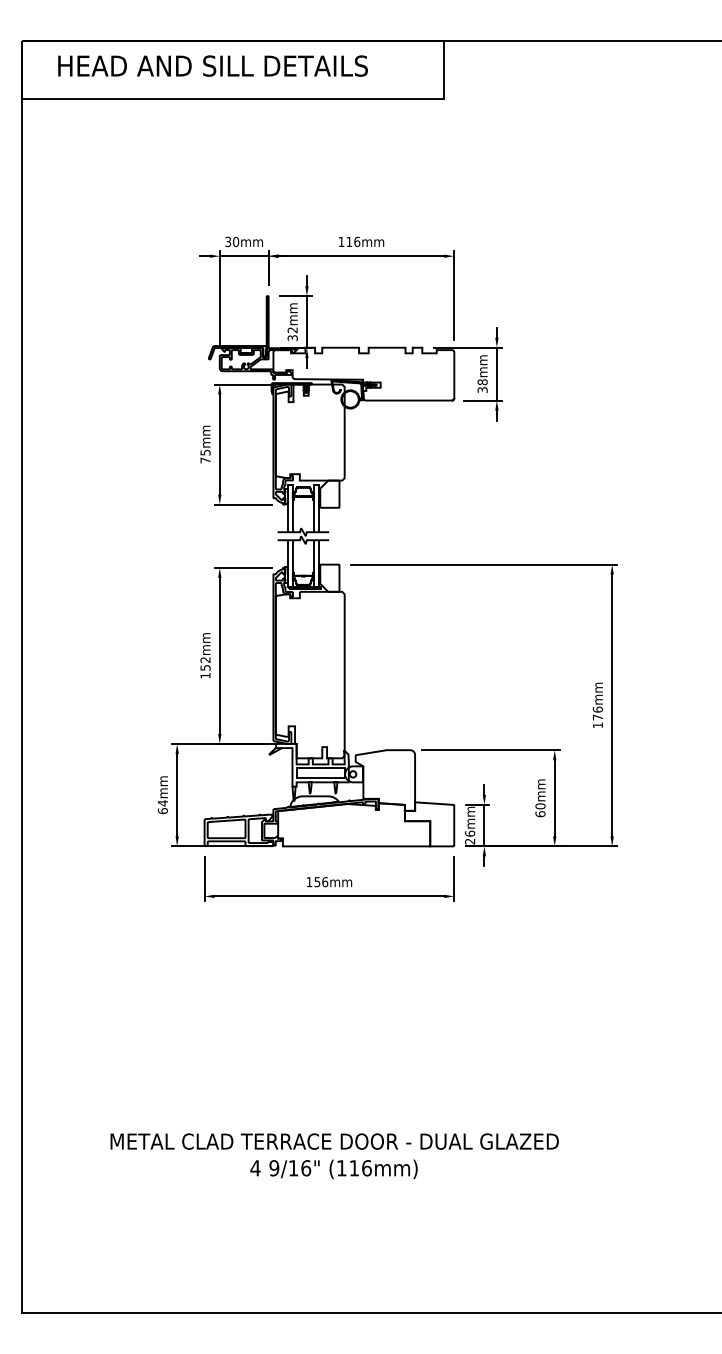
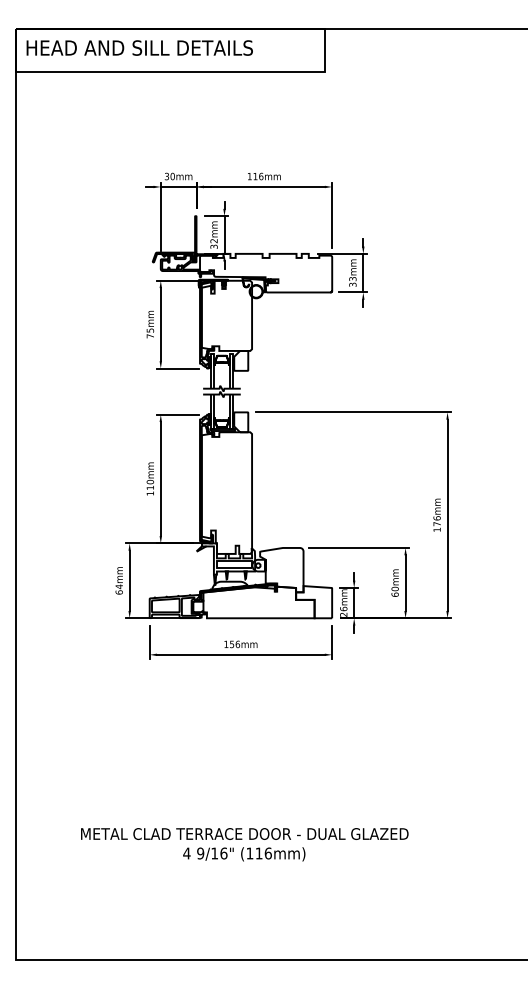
text: (212, 65) -> (139, 47), moved
text: (482, 382) -> (352, 279), 38mm -> 33mm
text: (205, 663) -> (150, 484), 152mm -> 110mm

